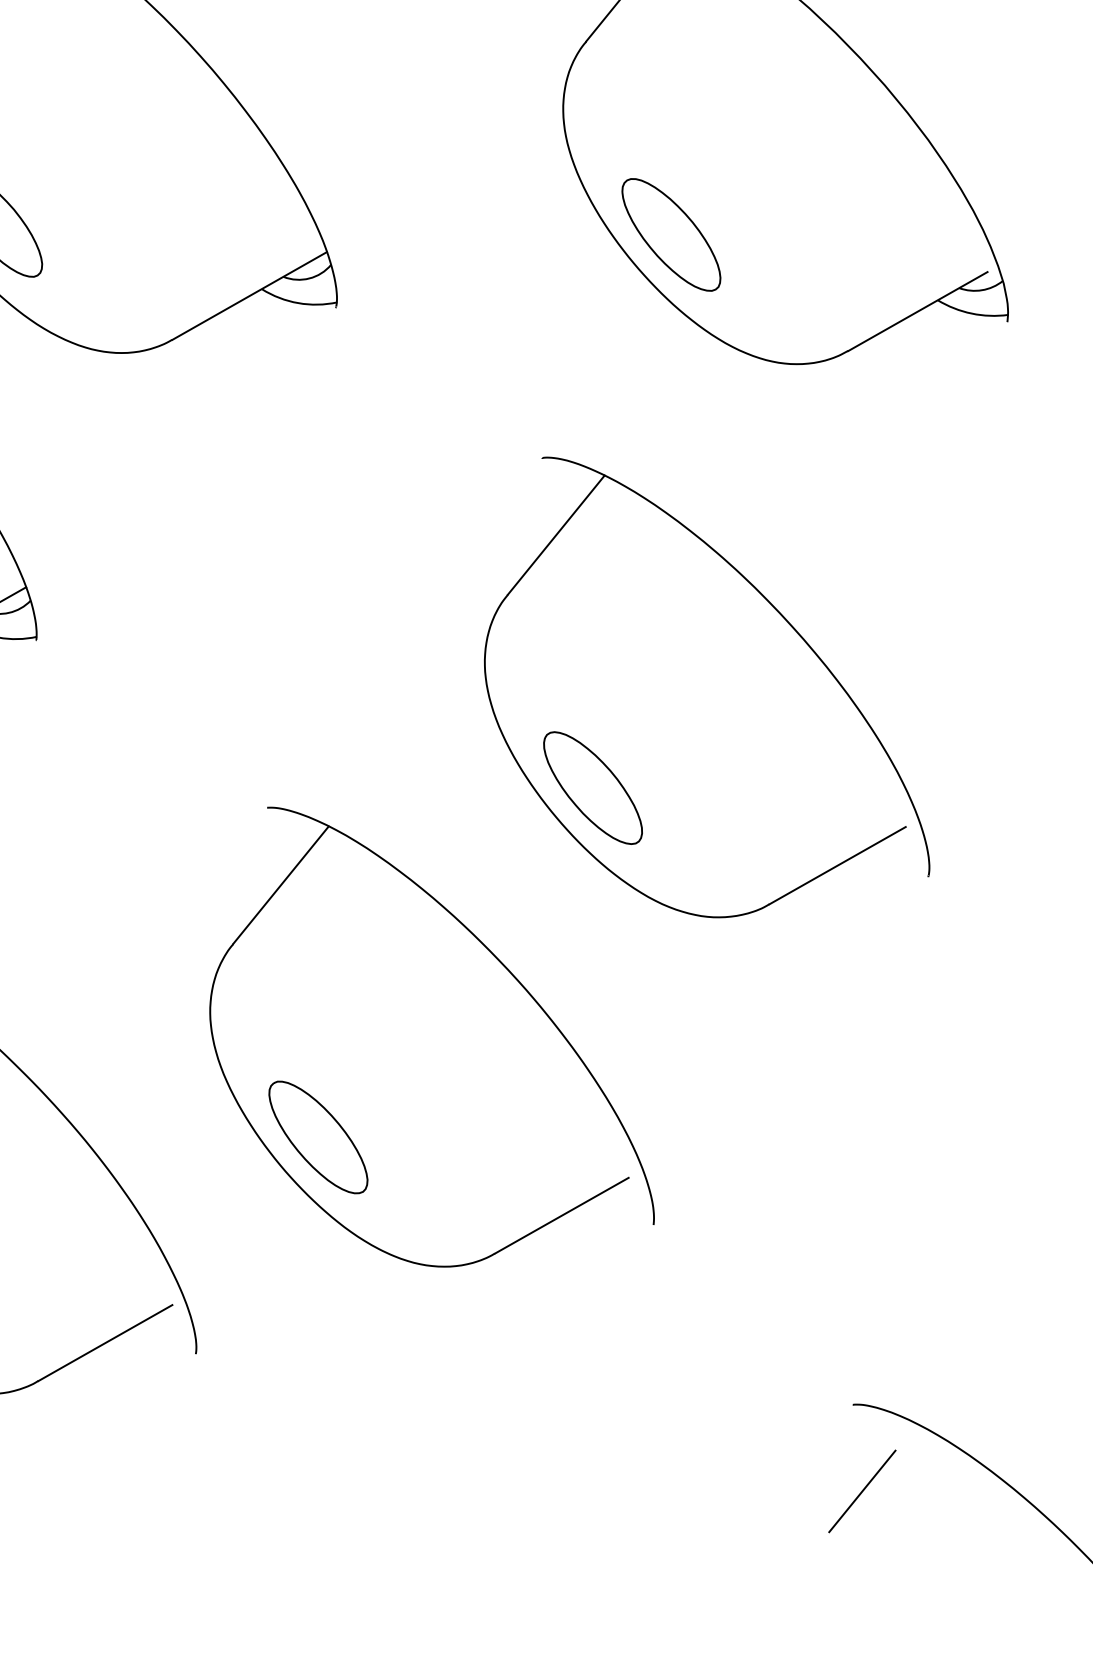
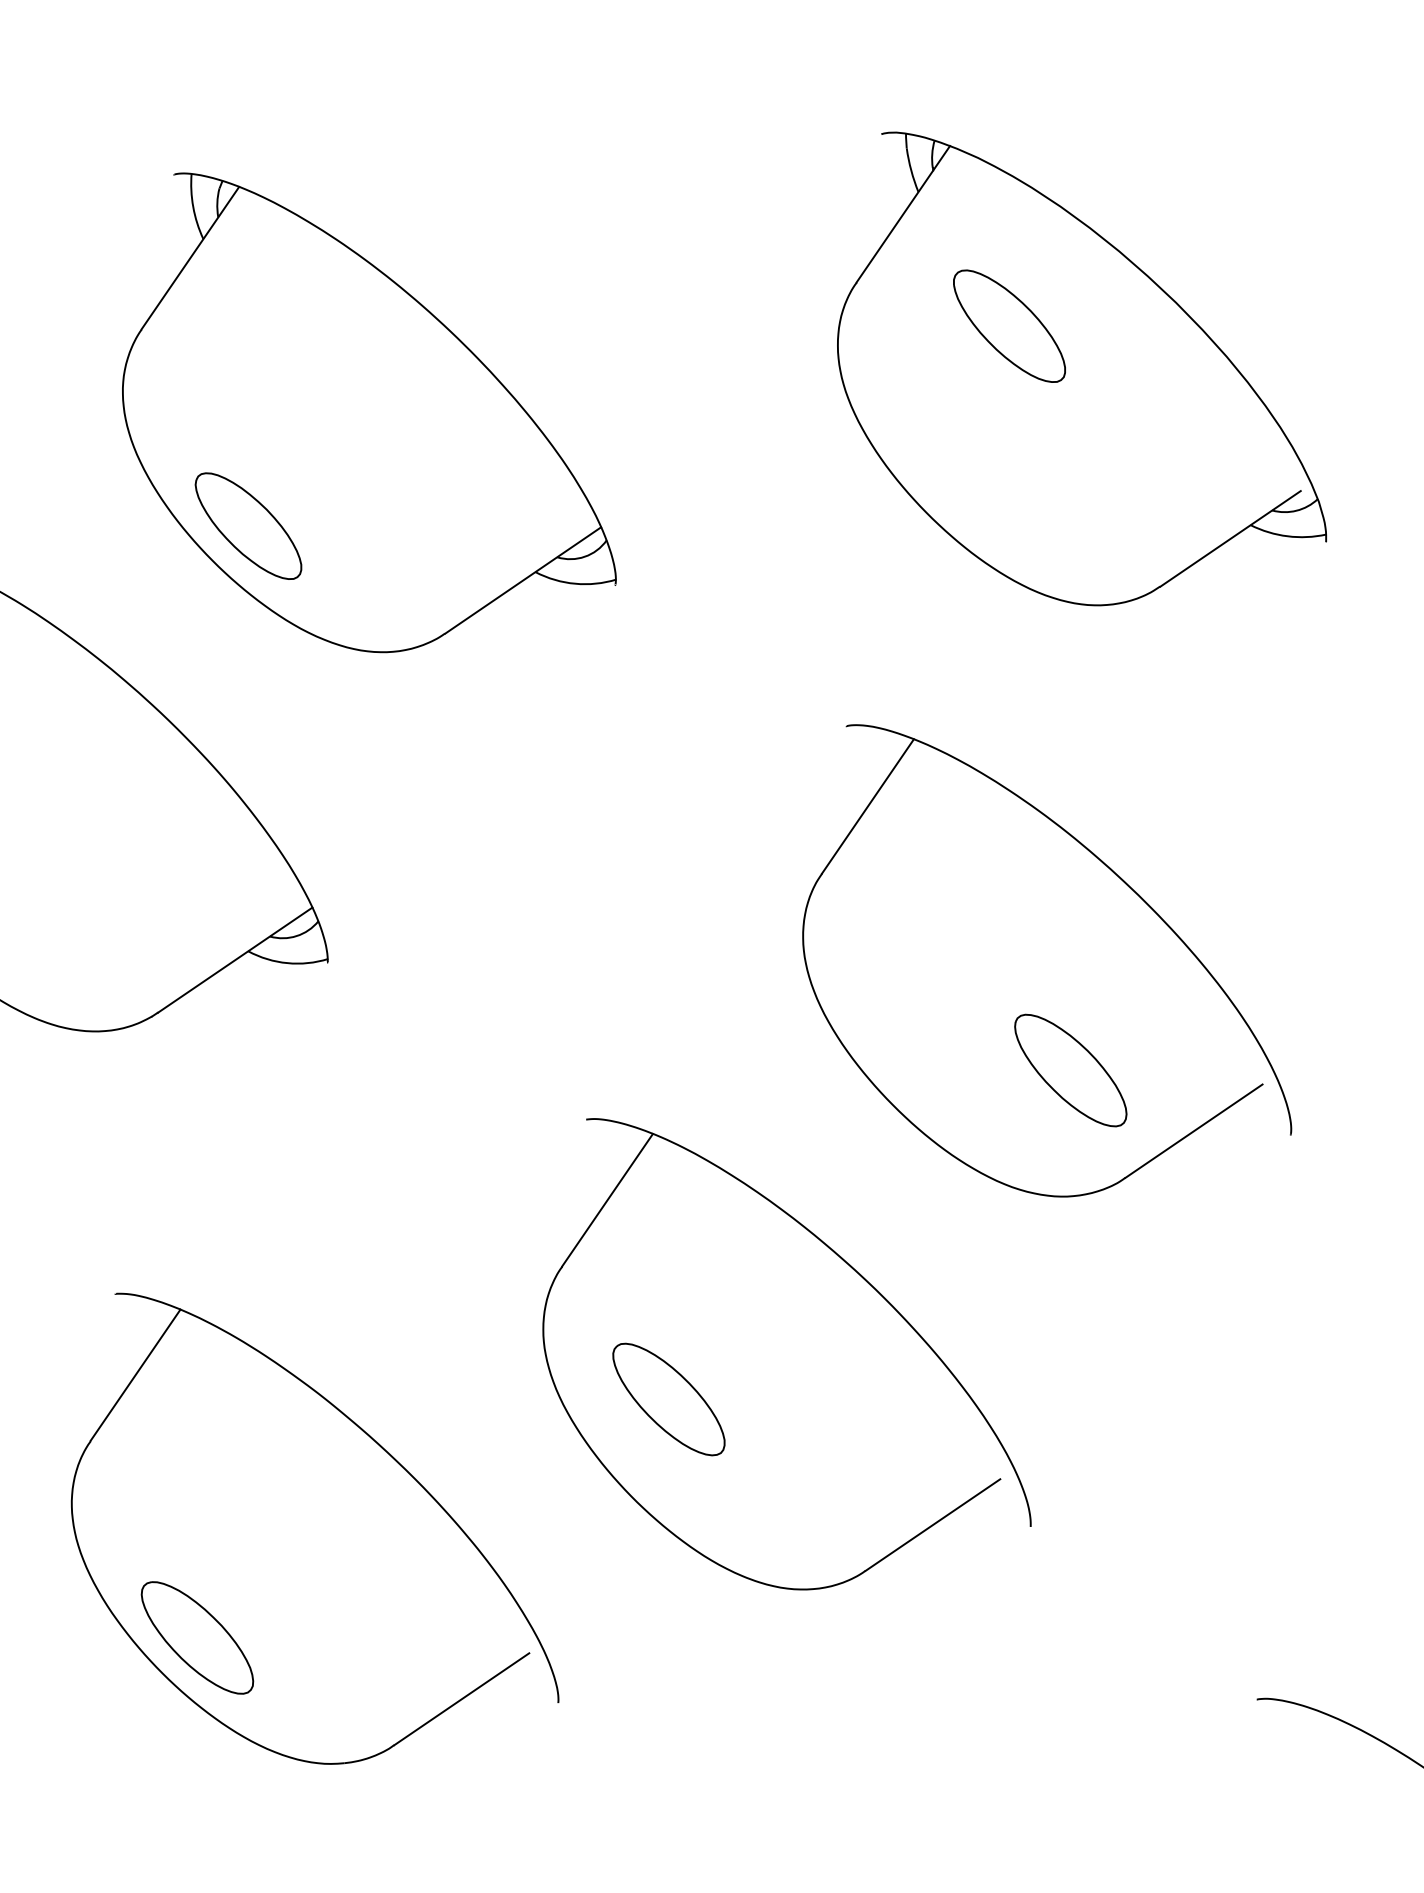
part: (671, 234) -> (1009, 325), moved
part: (592, 788) -> (1070, 1070), moved
part: (317, 1137) -> (668, 1399), moved
line: (862, 1491) -> (1274, 1790), removed

